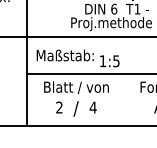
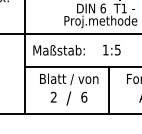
text: (109, 61) -> (111, 50), moved
line: (120, 99) -> (108, 90), added
text: (92, 107) -> (83, 97), 4 -> 6

